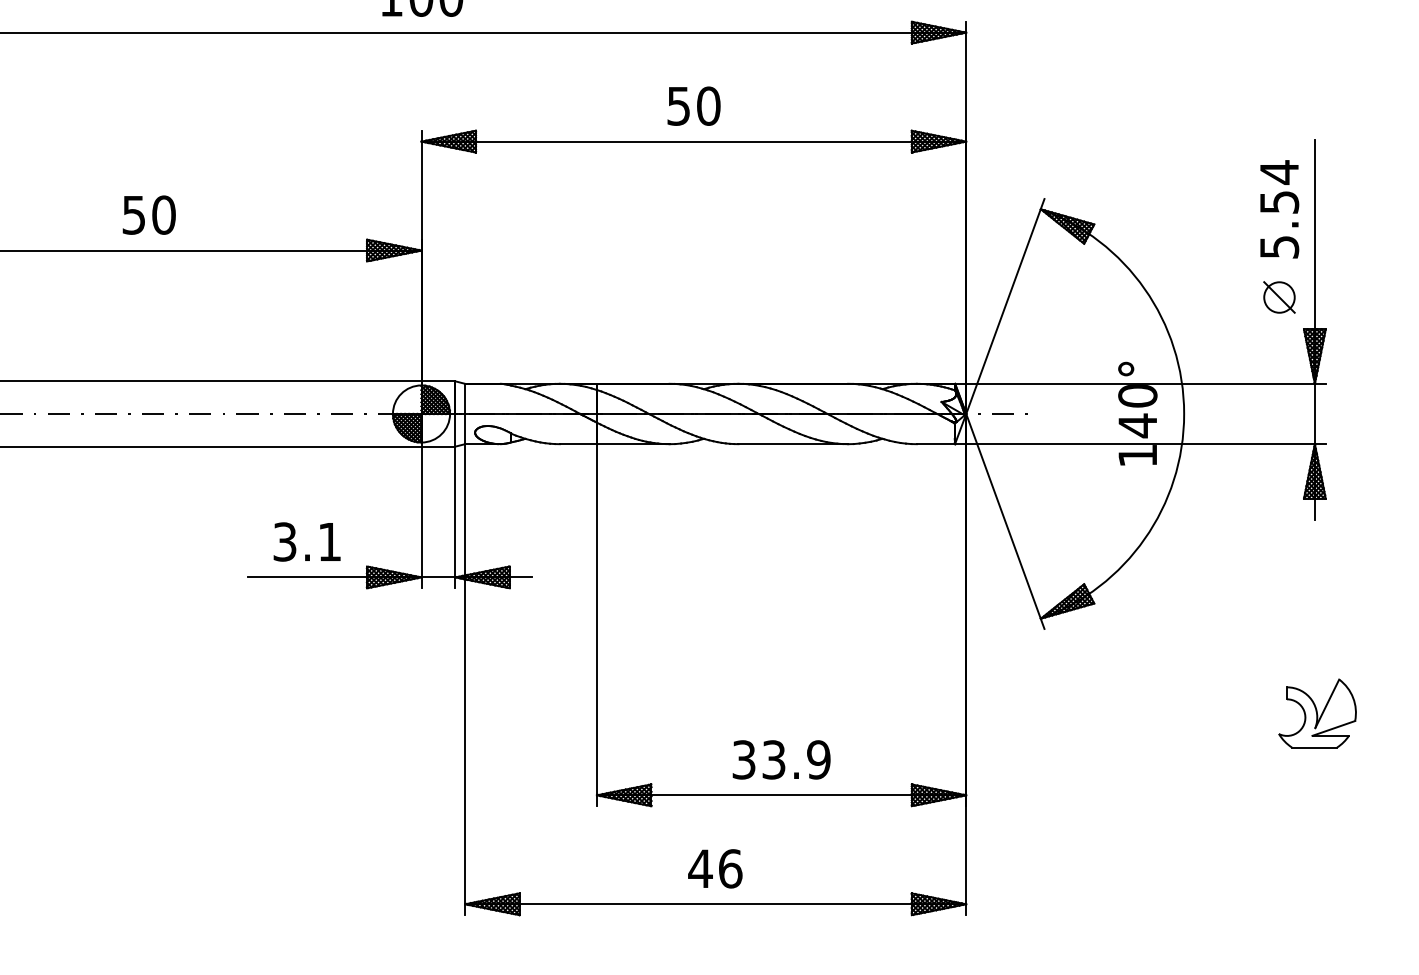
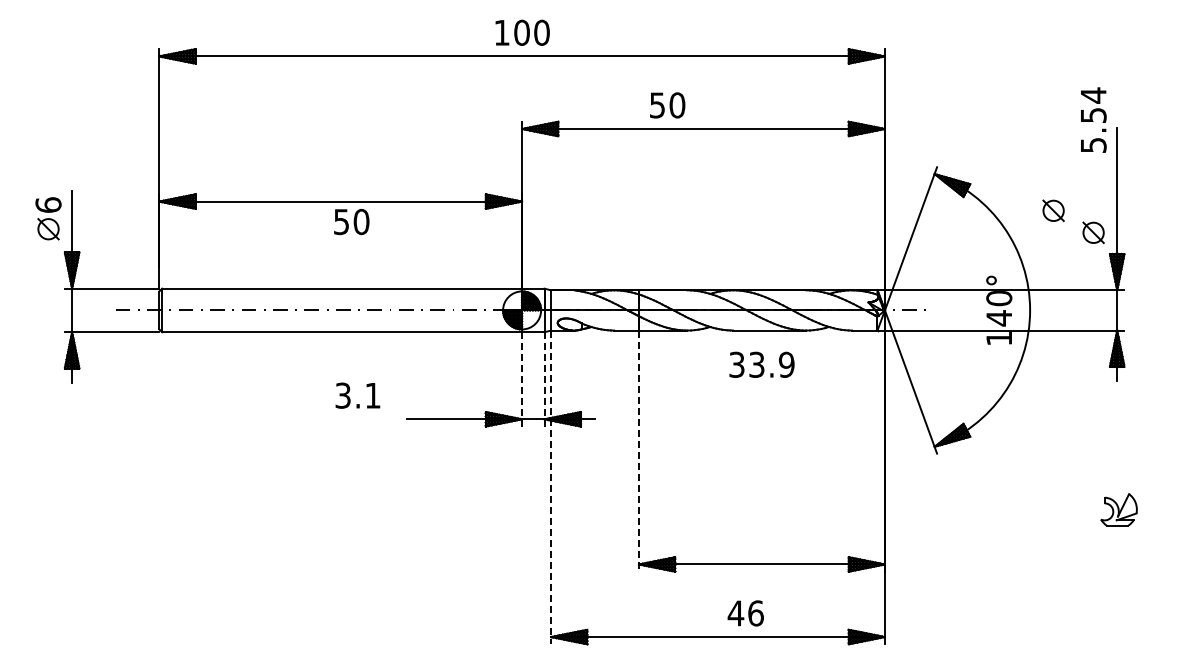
text: (693, 106) -> (667, 105), moved
text: (1279, 208) -> (1093, 119), moved
text: (148, 214) -> (351, 221), moved
part: (1219, 263) -> (1053, 210), added
line: (455, 516) -> (544, 378), solid -> dashed
line: (422, 517) -> (522, 379), solid -> dashed
text: (306, 541) -> (357, 395), moved
line: (596, 625) -> (638, 451), solid -> dashed
line: (465, 679) -> (551, 487), solid -> dashed
part: (1316, 712) -> (1118, 509), size x0.7
text: (780, 759) -> (761, 364), moved
text: (714, 868) -> (745, 613), moved

